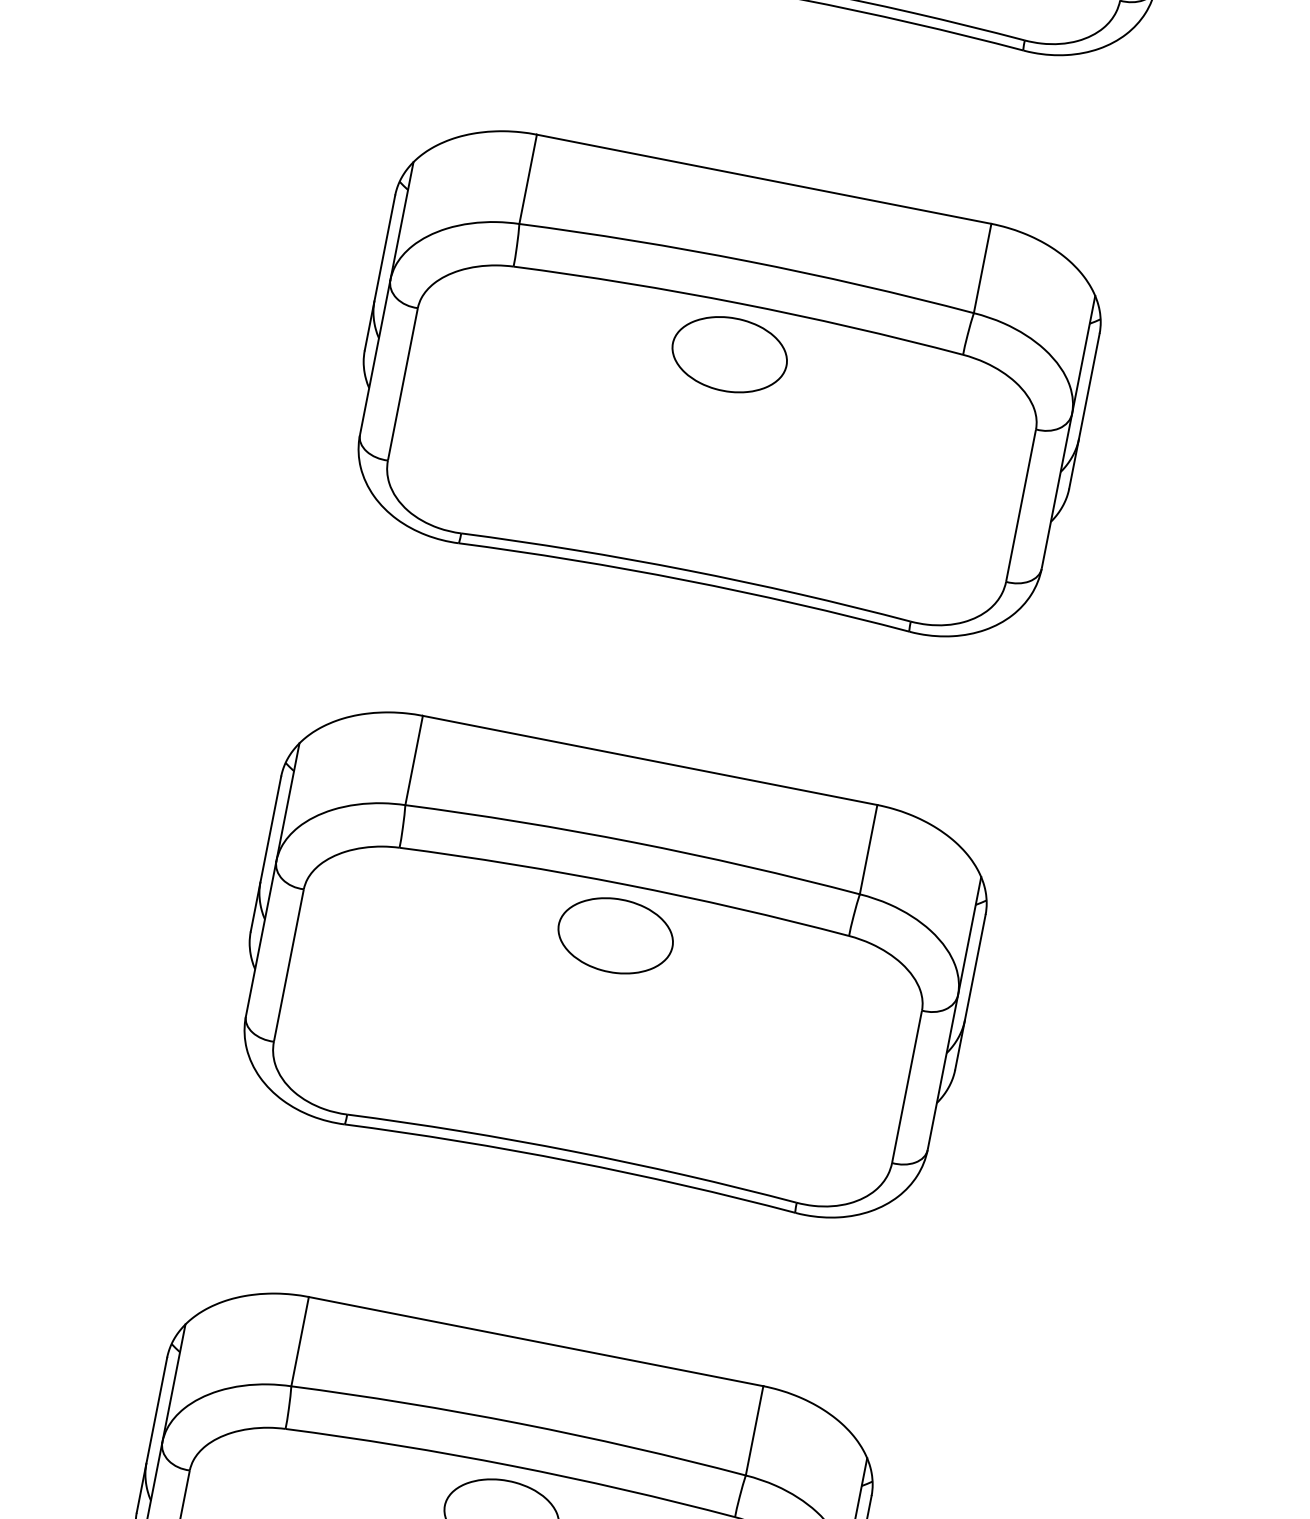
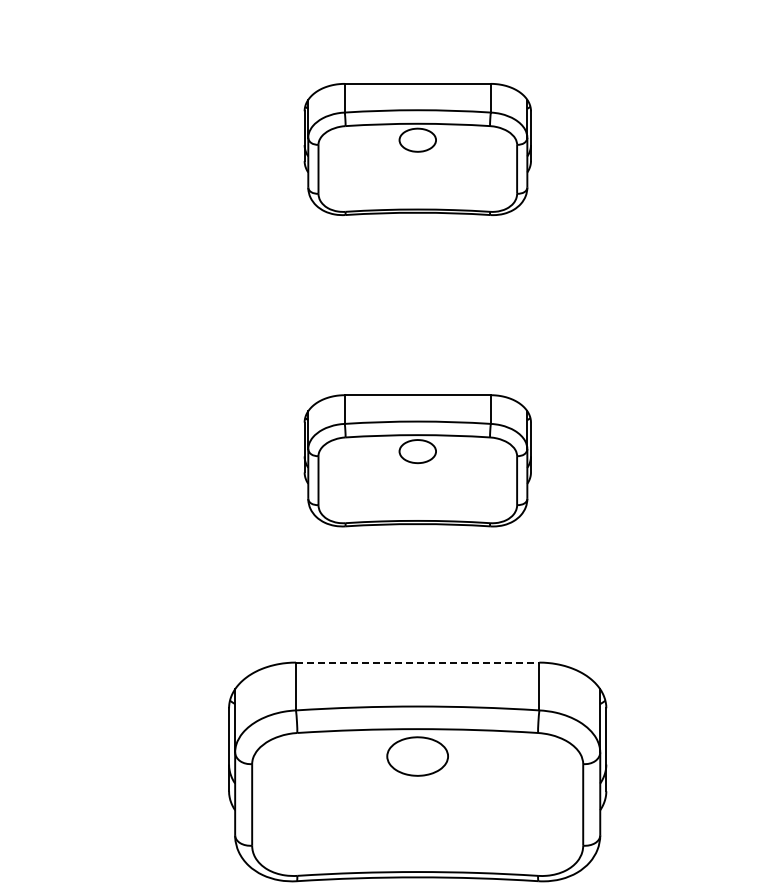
part: (723, 383) -> (417, 149), size x0.6
part: (609, 964) -> (417, 460), size x0.6
line: (535, 1341) -> (417, 662), solid -> dashed

